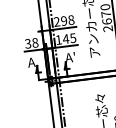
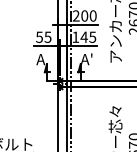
text: (67, 20) -> (88, 15), 298 -> 200
text: (31, 42) -> (43, 36), 38 -> 55

